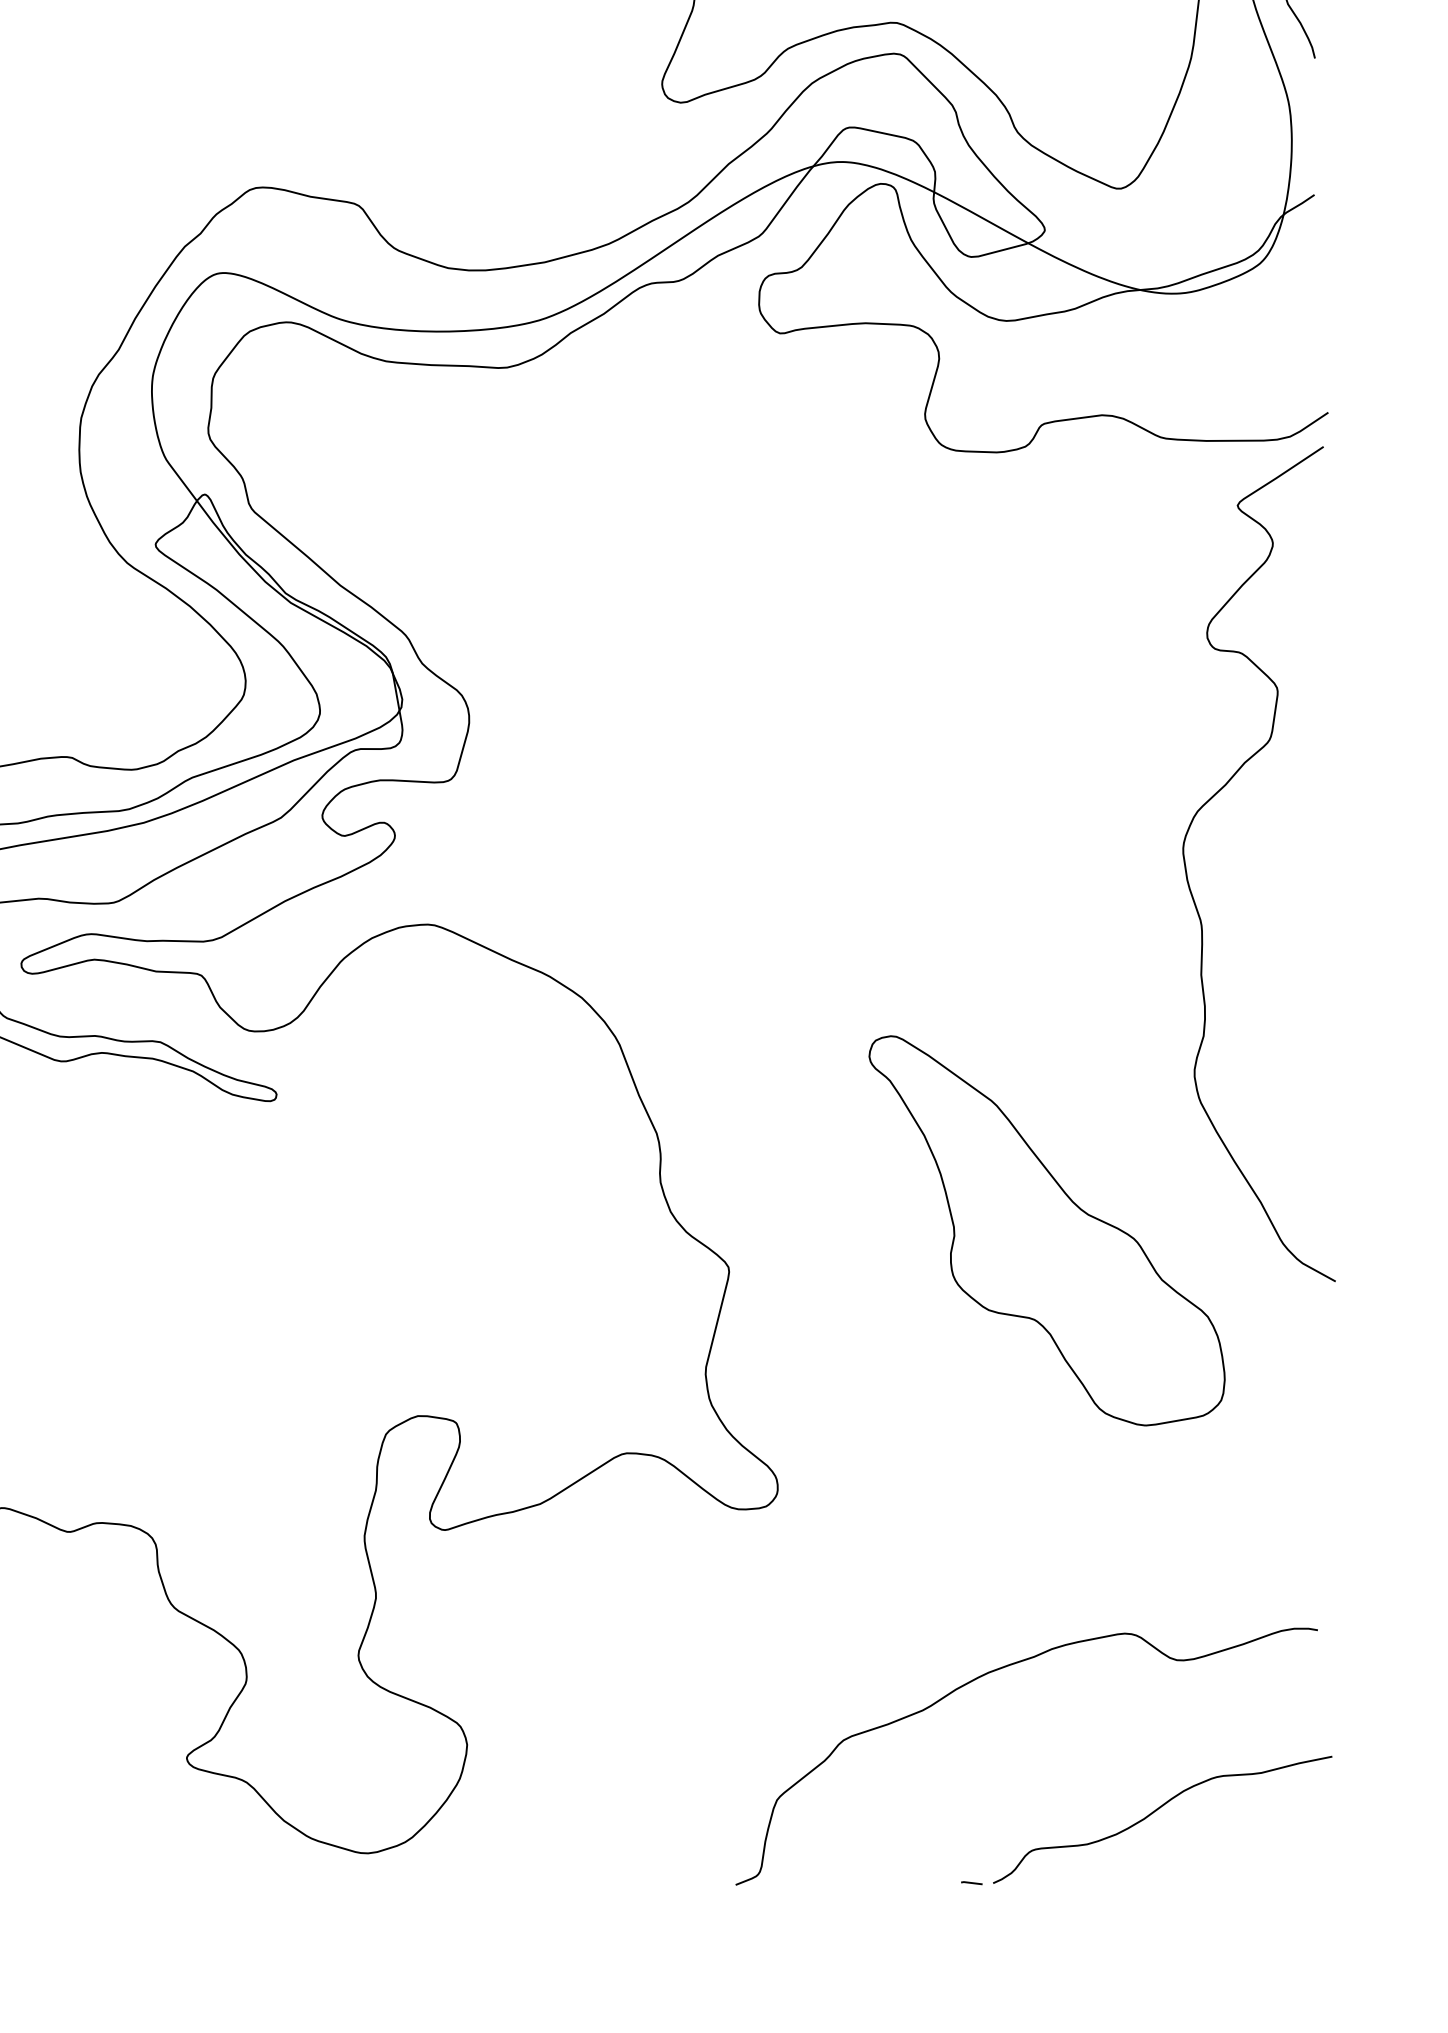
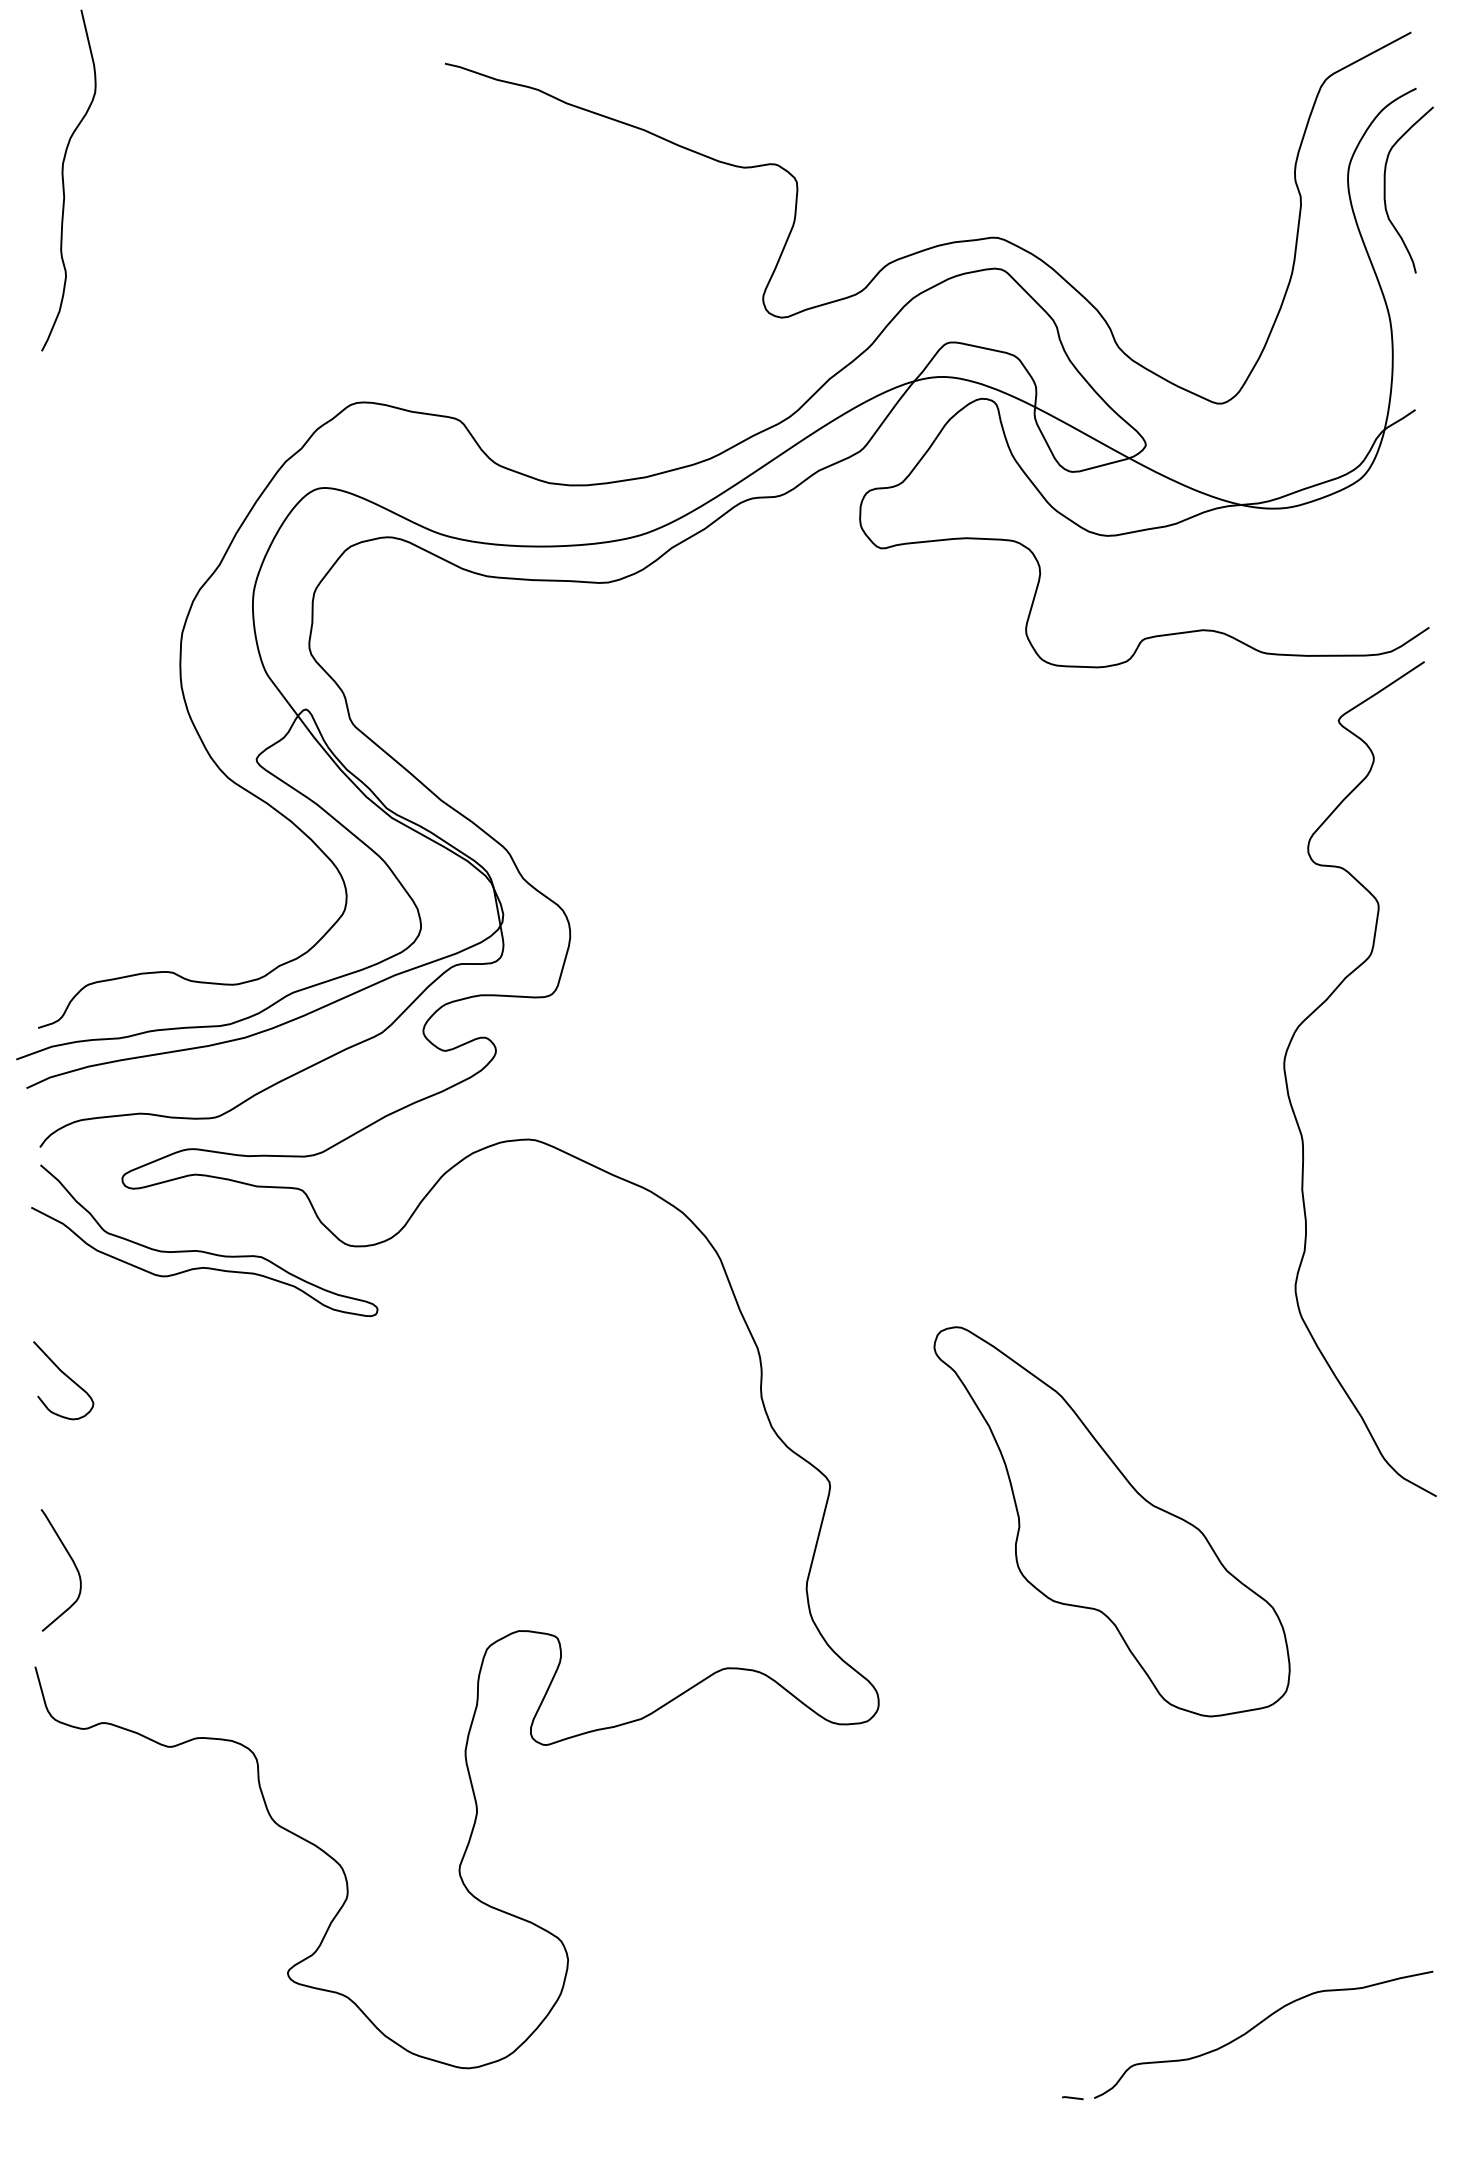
part: (1046, 1230) -> (1111, 1521), moved
curve: (995, 1671) -> (1096, 1886), removed

